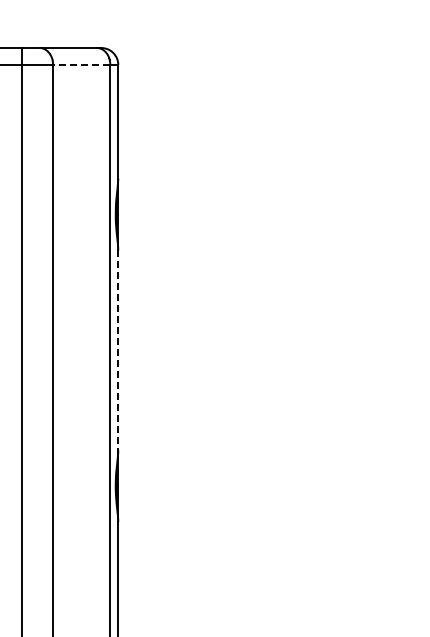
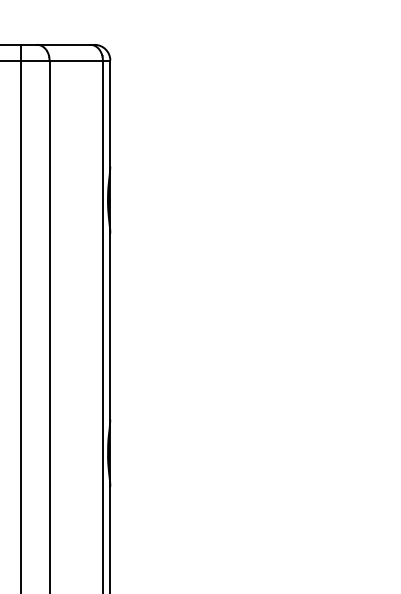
line: (81, 64) -> (76, 60), dashed -> solid
line: (118, 350) -> (110, 326), dashed -> solid

